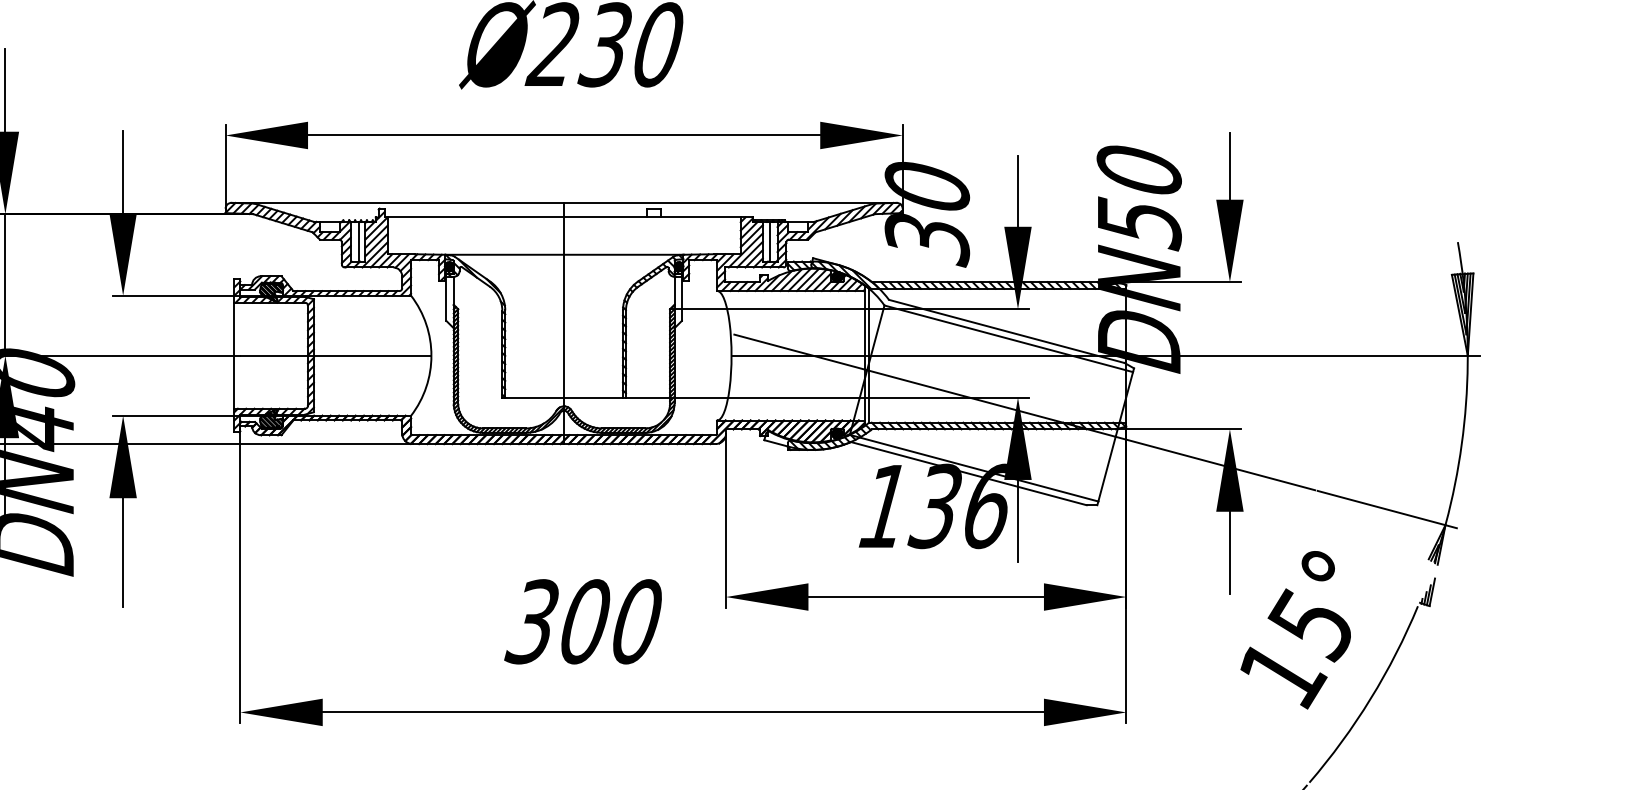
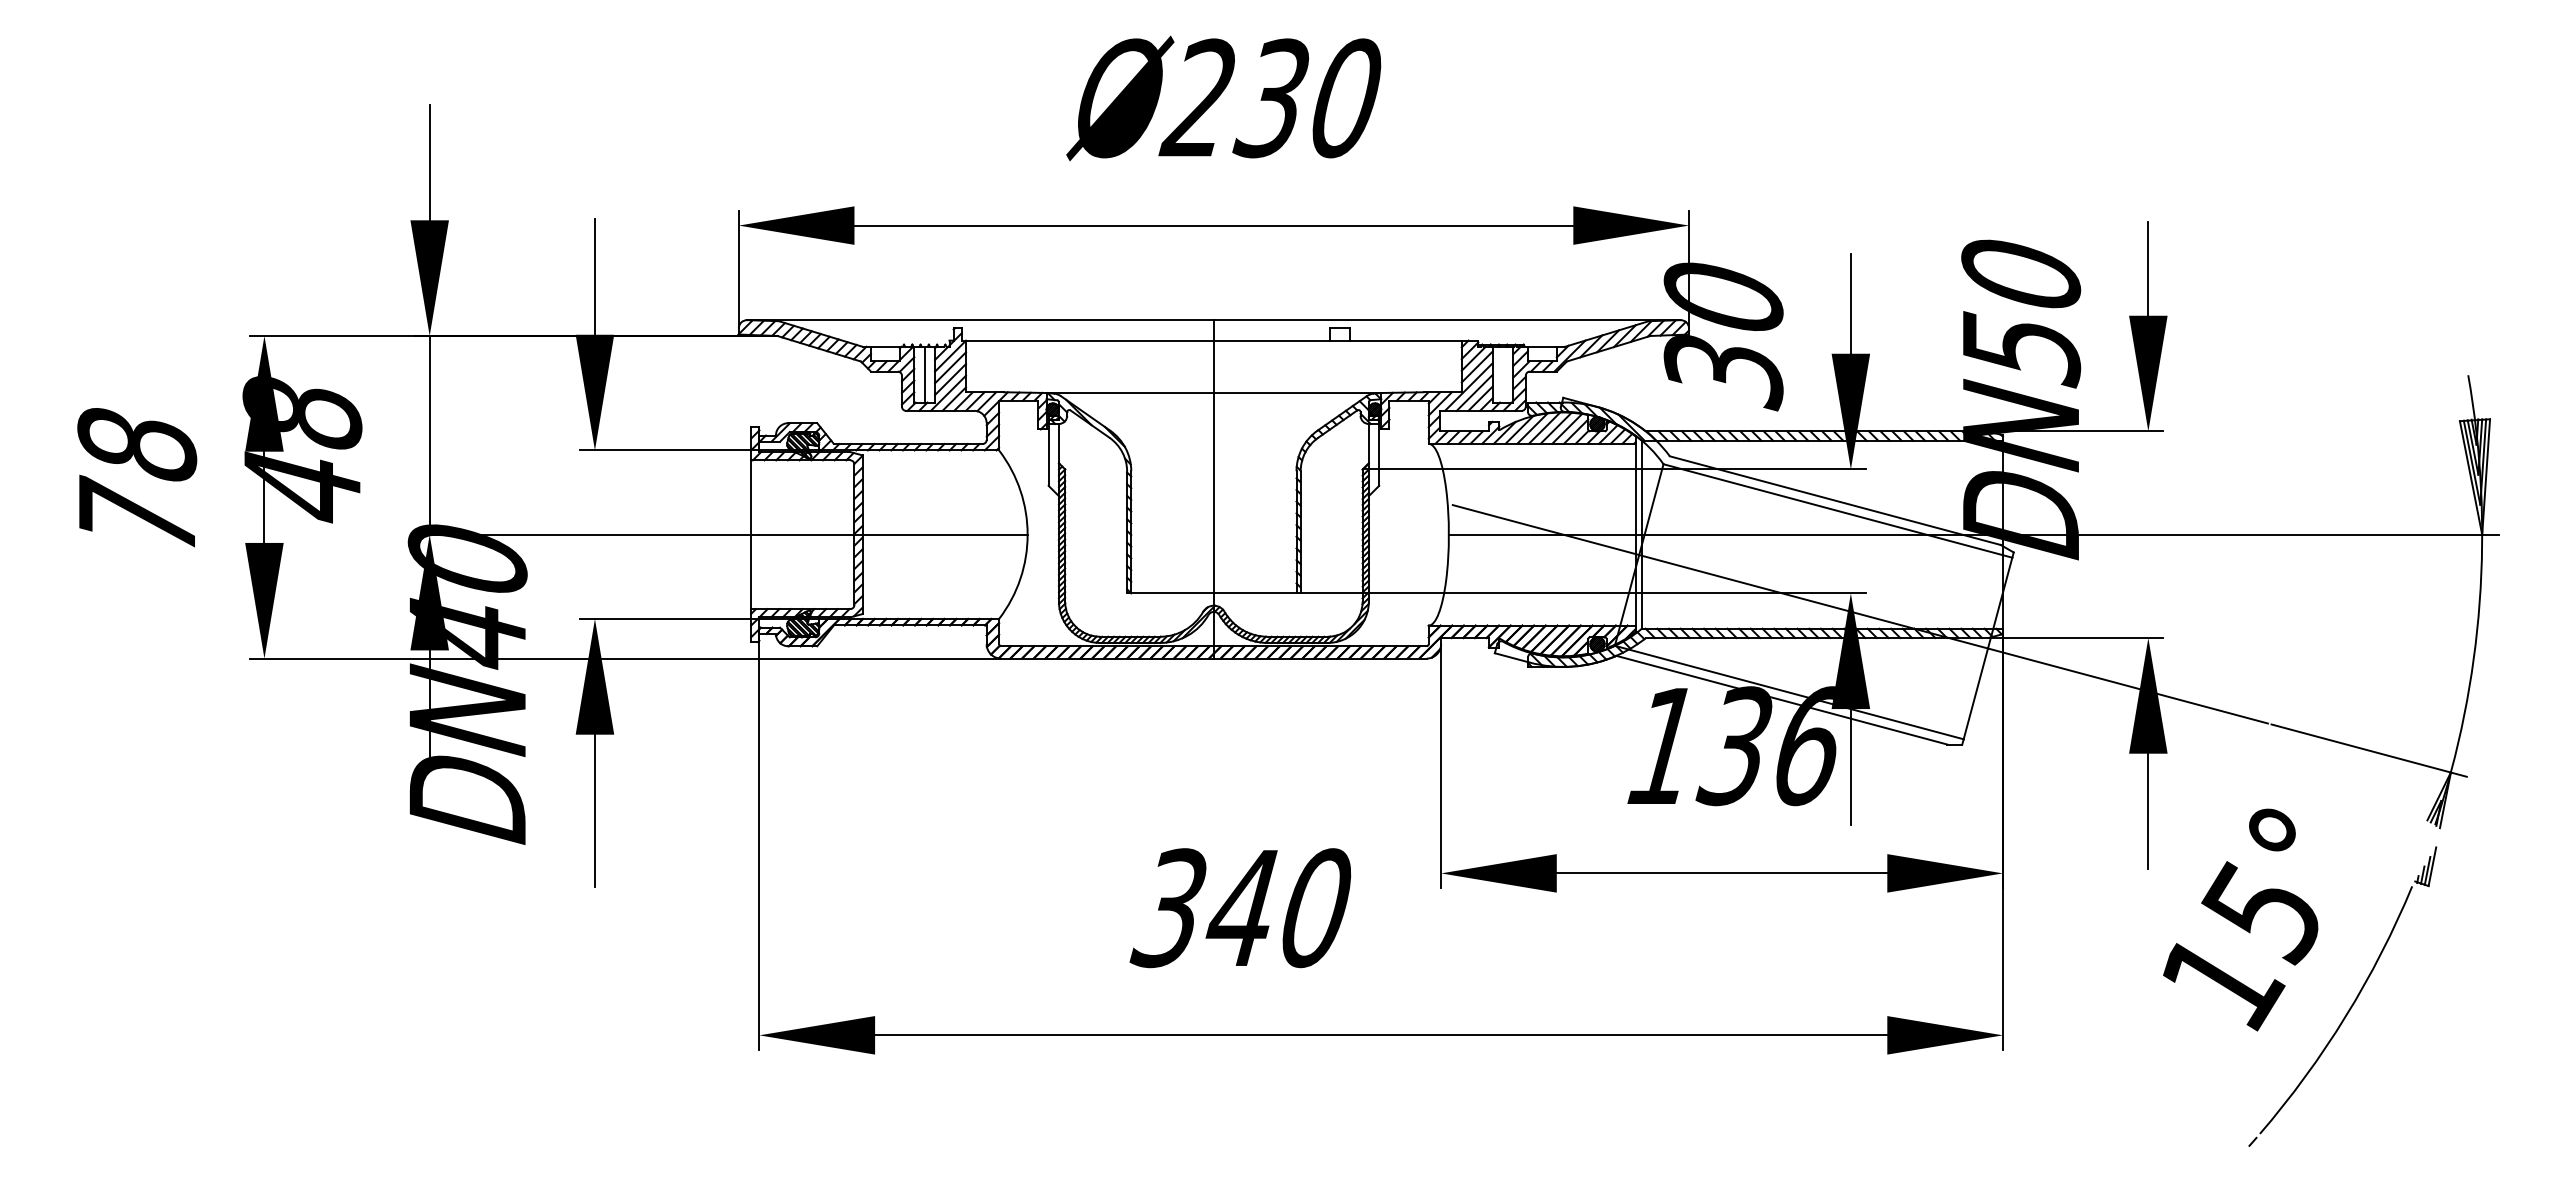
line: (770, 241) -> (1503, 374), removed
text: (583, 622) -> (1241, 908), 300 -> 340

